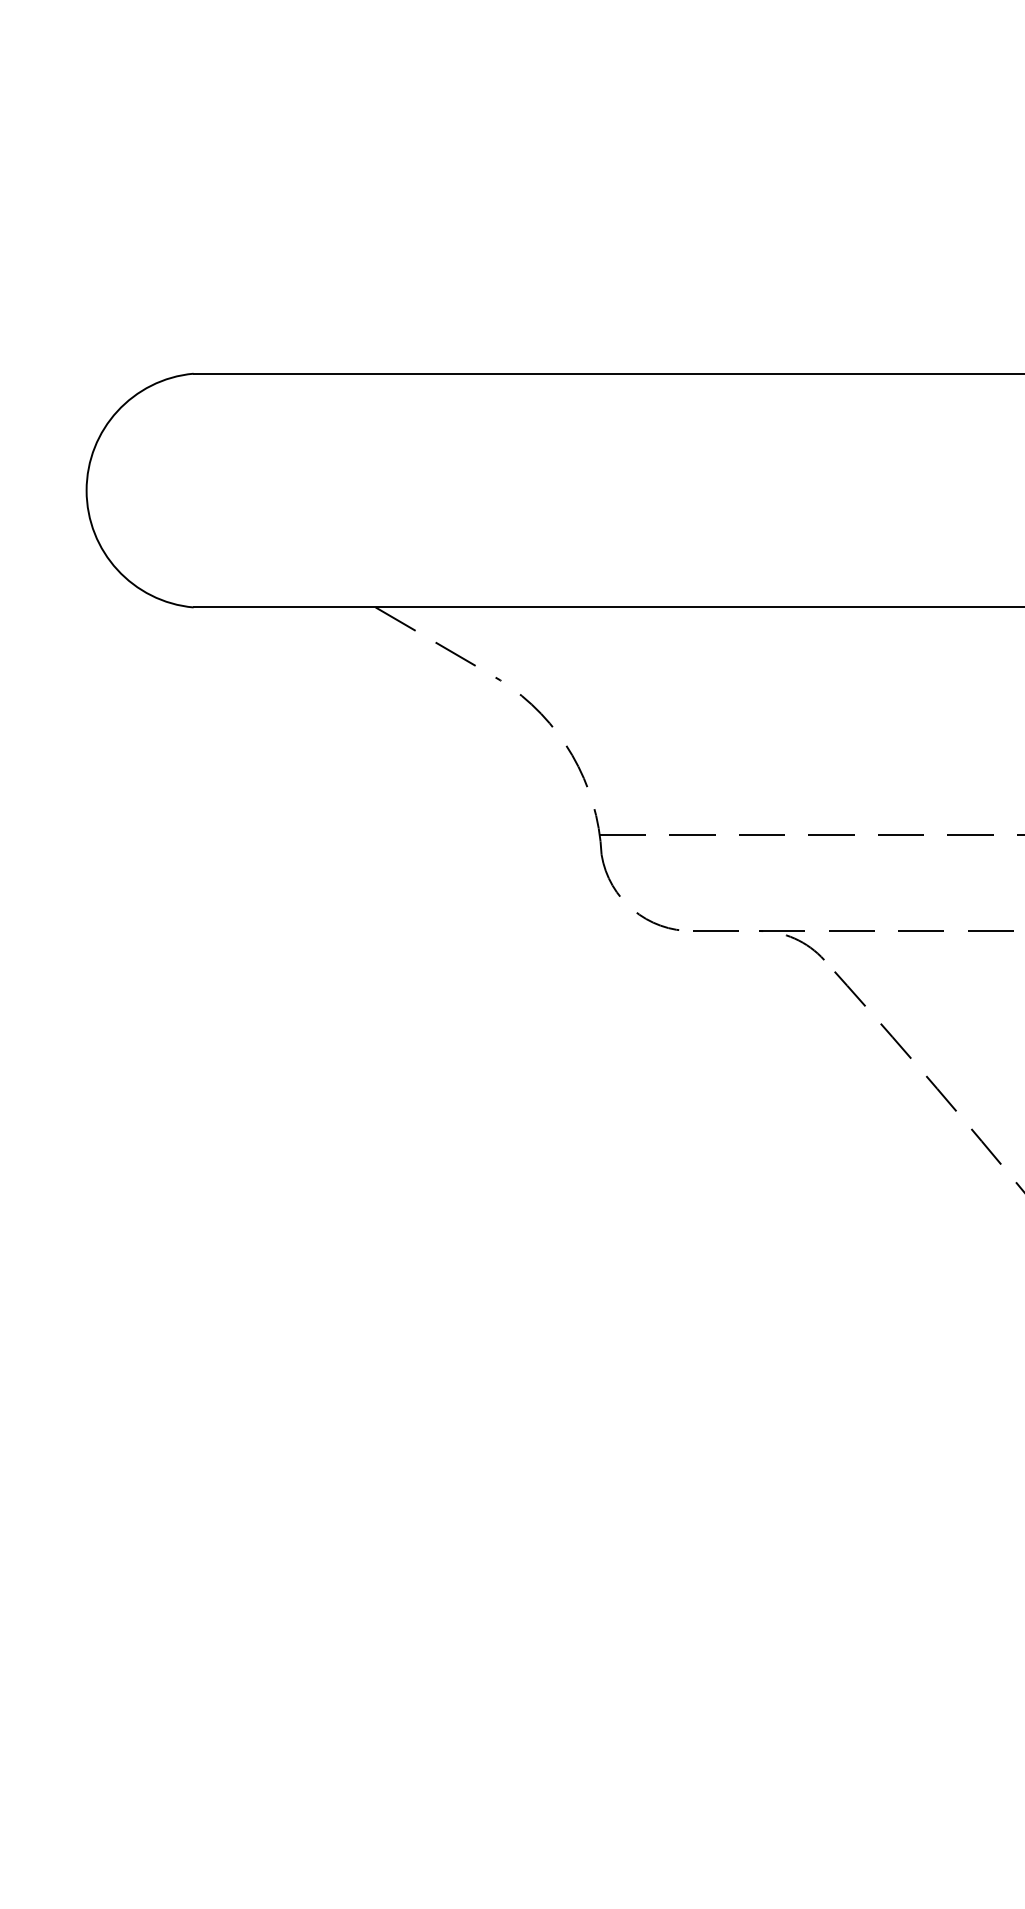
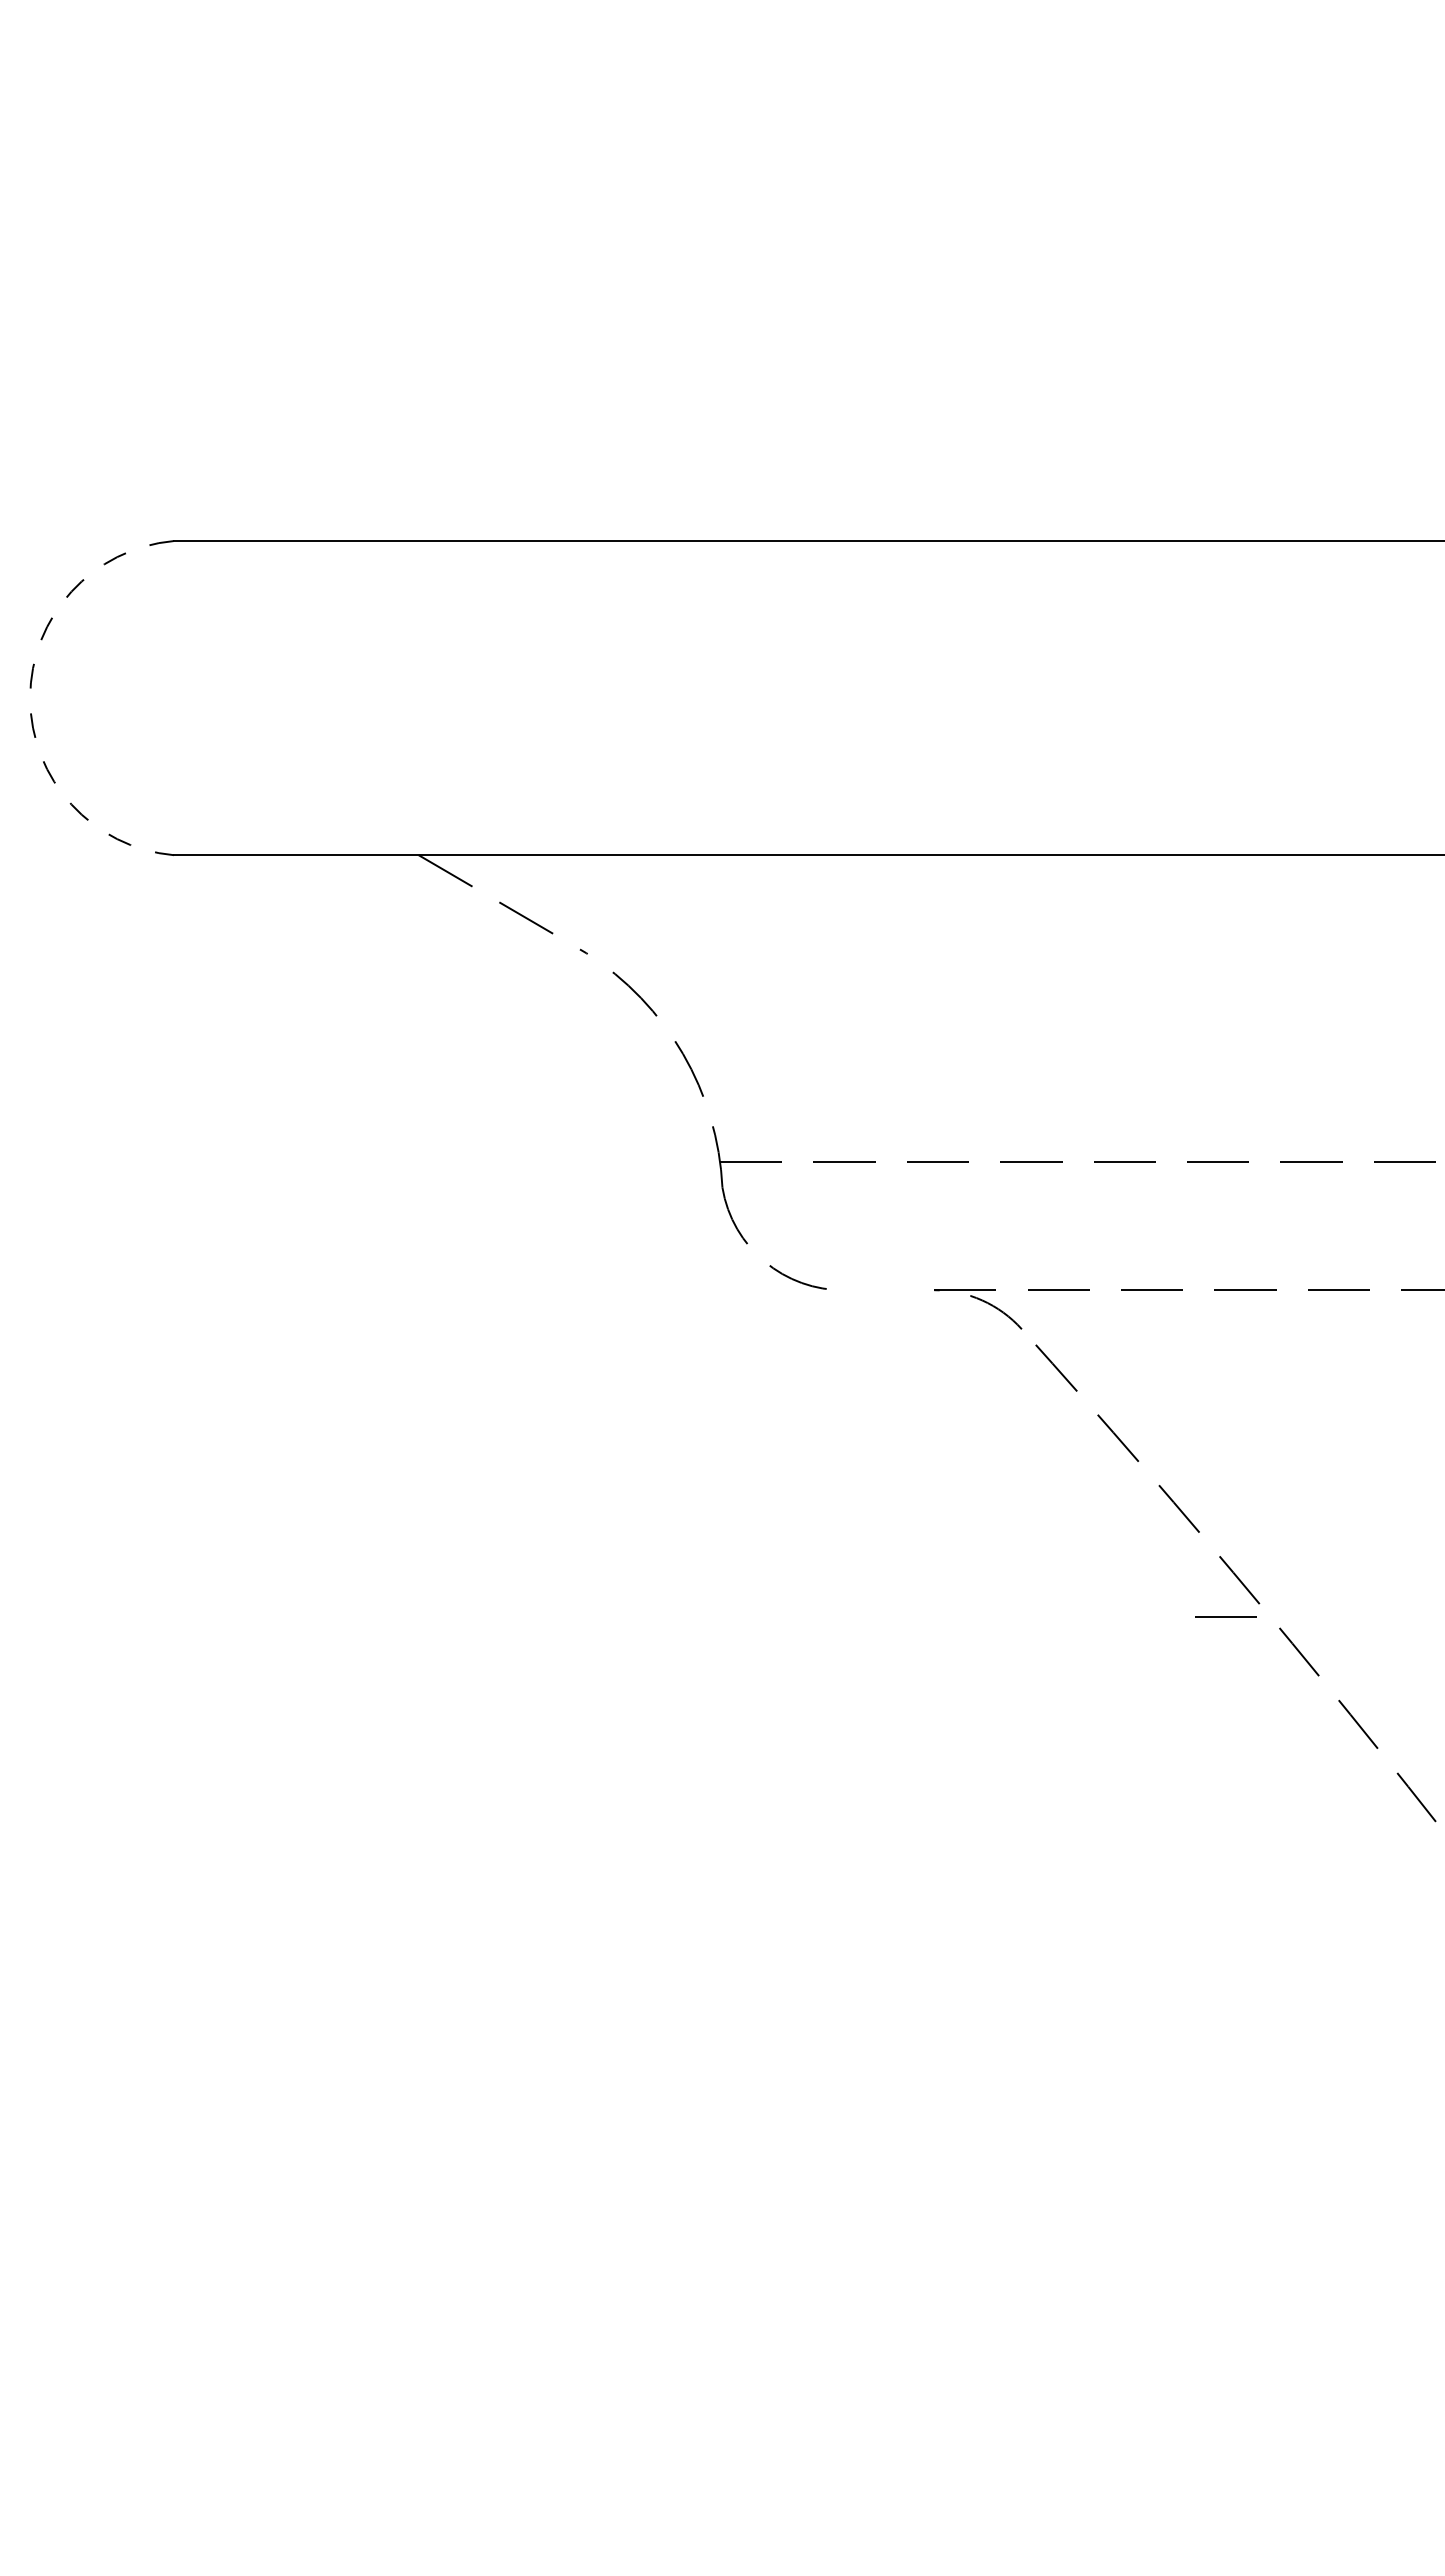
arc: (86, 490) -> (30, 698), solid -> dashed
line: (715, 930) -> (1225, 1616), moved

